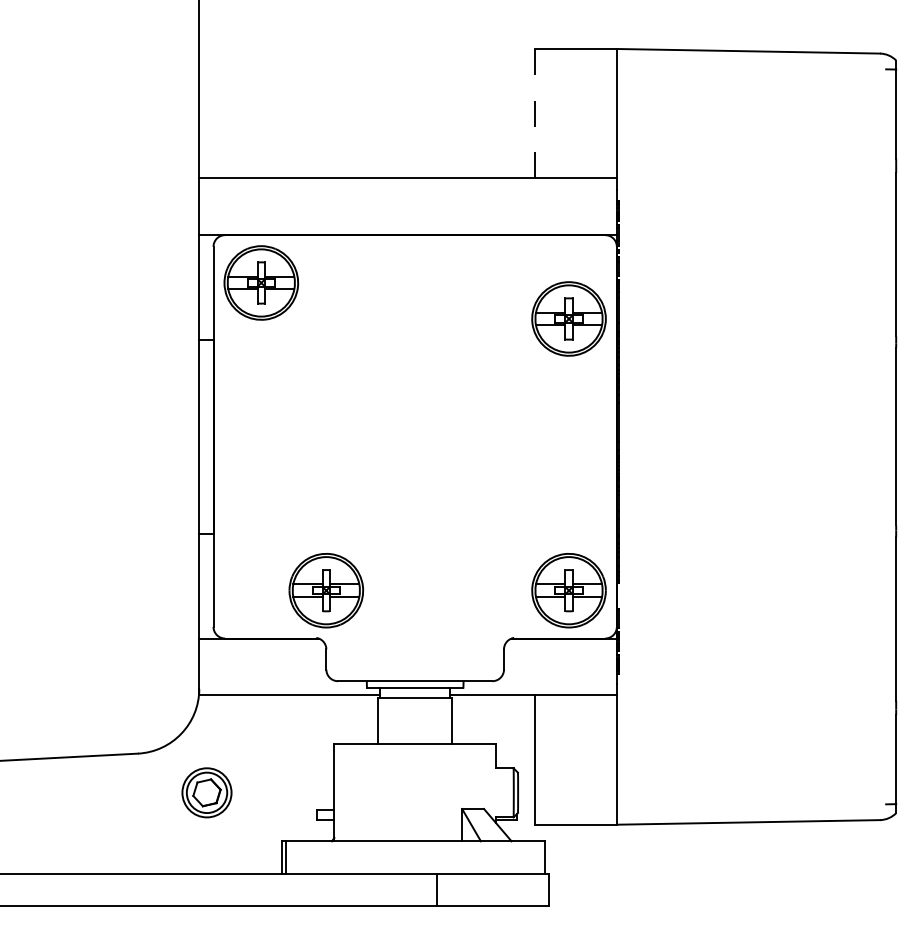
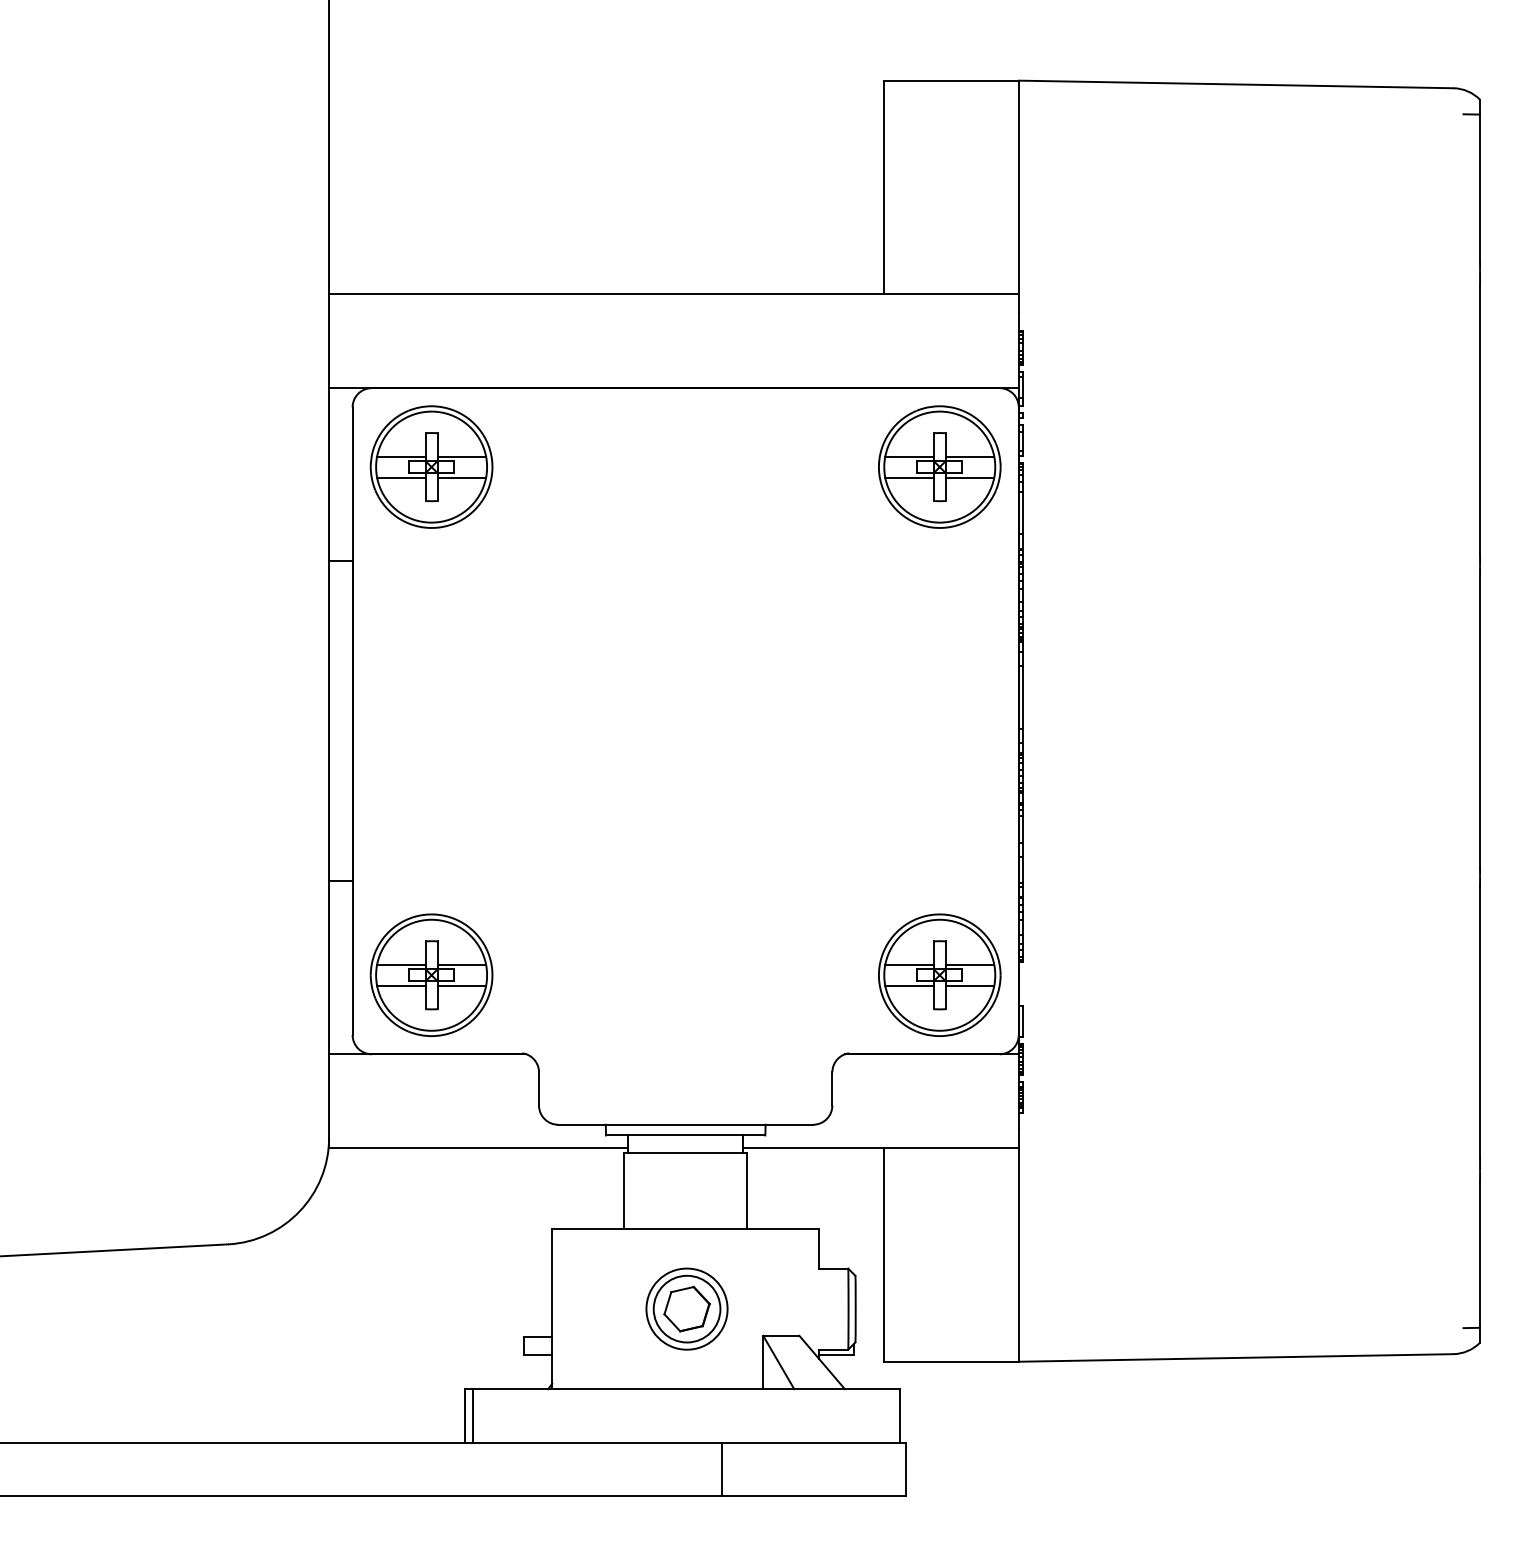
line: (535, 113) -> (884, 187), dashed -> solid
part: (568, 318) -> (938, 466), moved
part: (326, 590) -> (431, 974), moved
part: (206, 792) -> (686, 1308), moved

